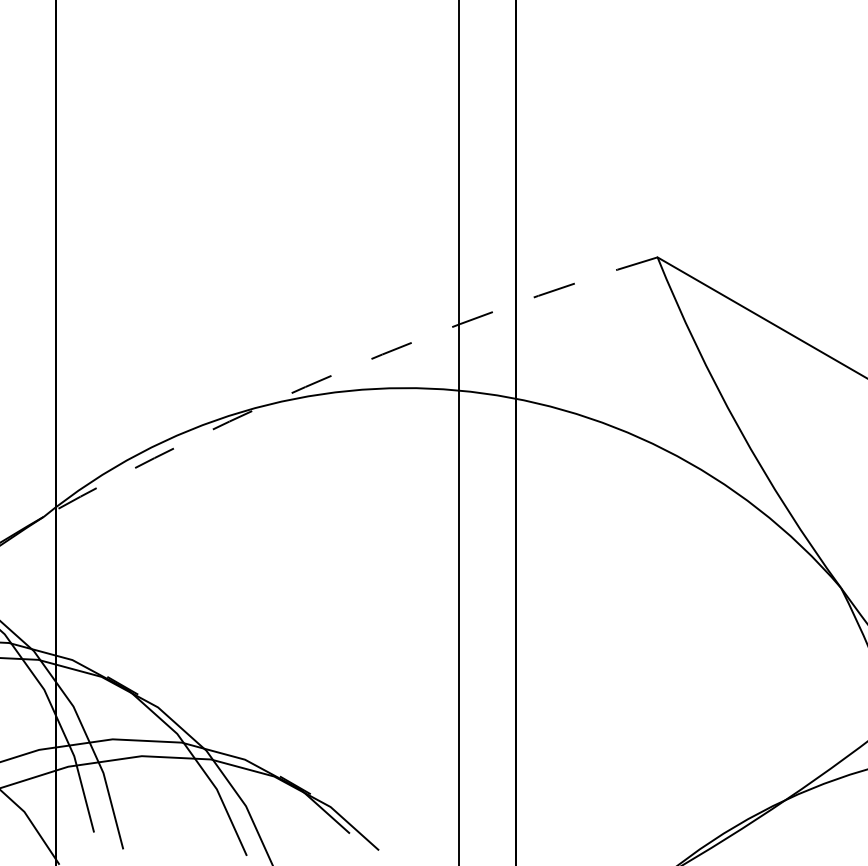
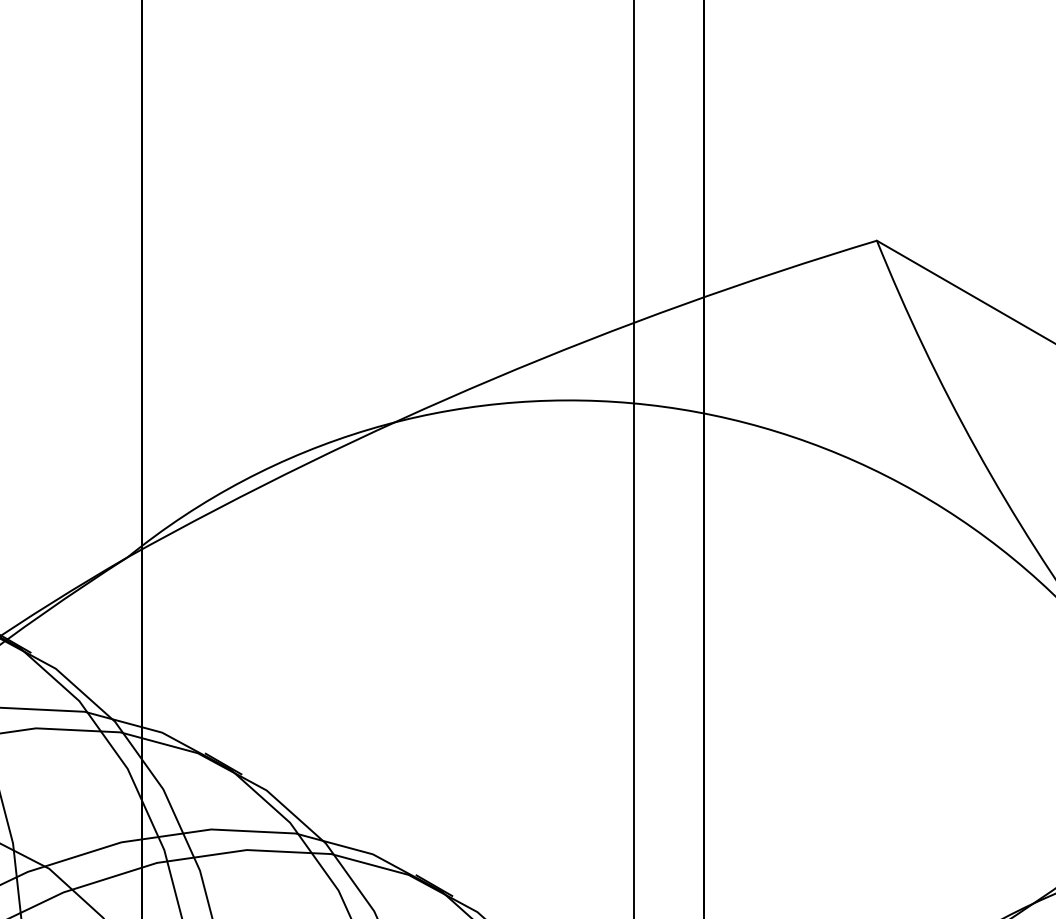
arc: (343, 370) -> (493, 378), dashed -> solid

